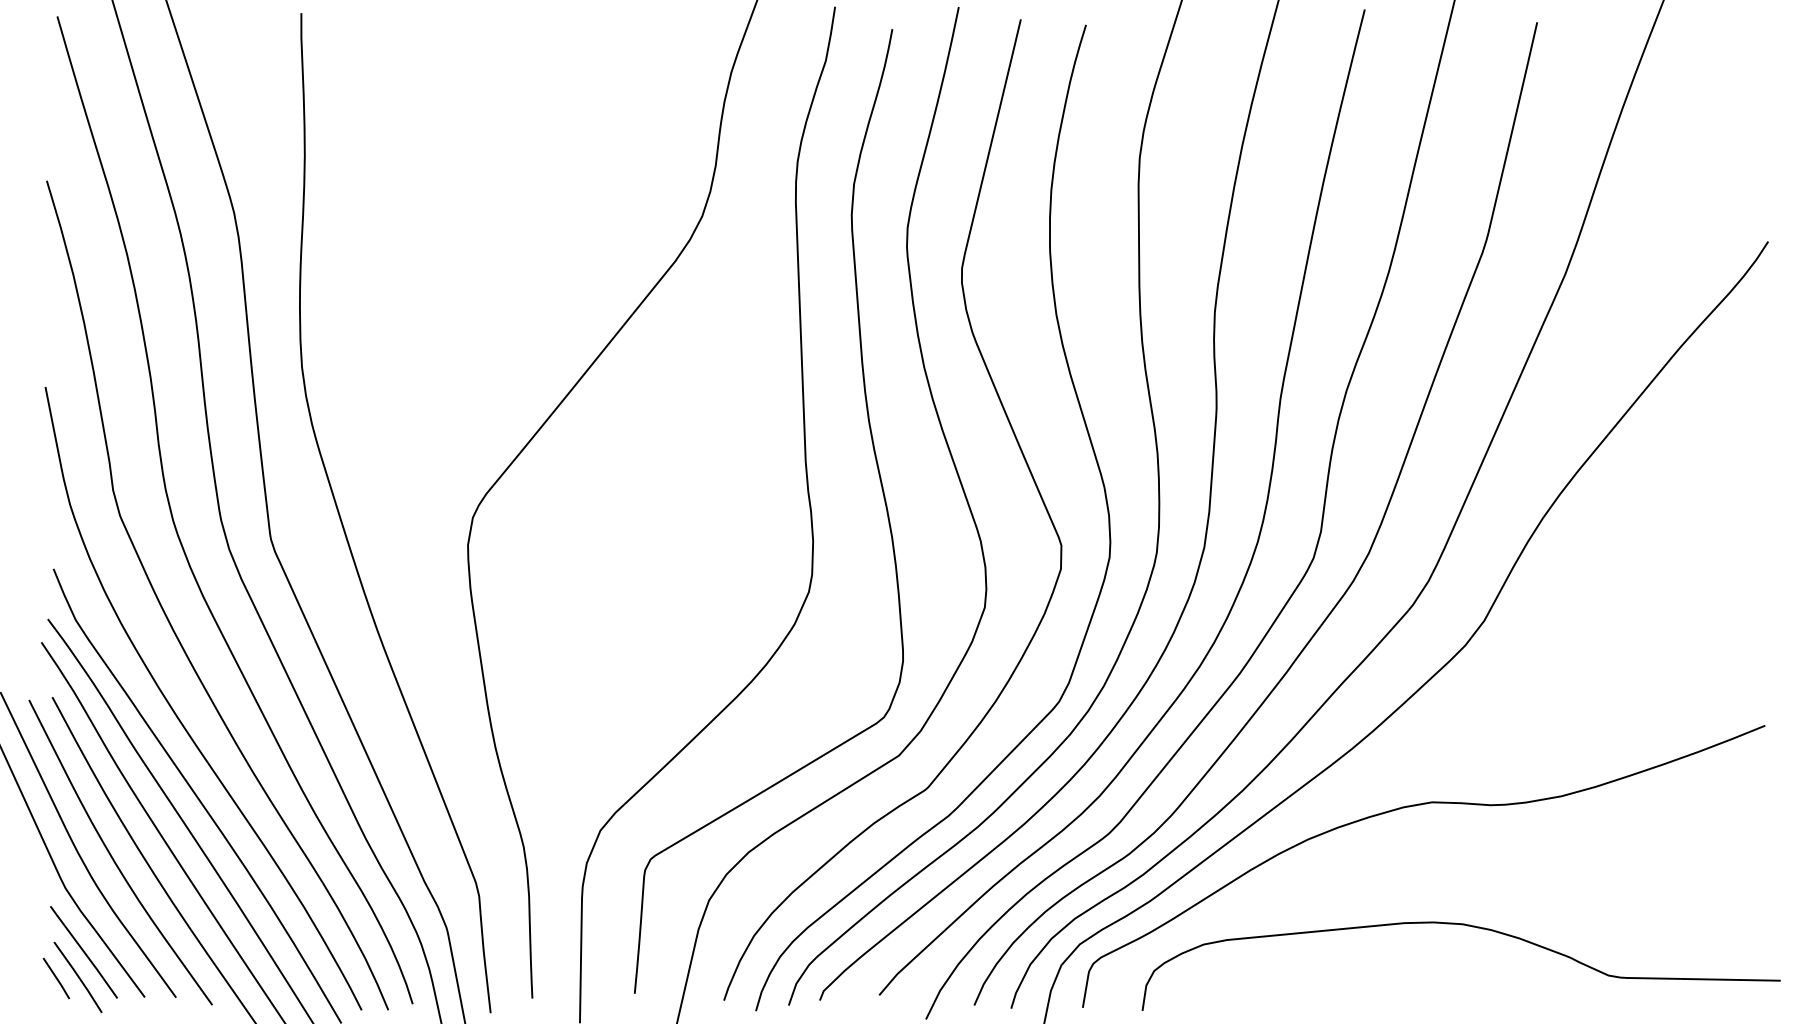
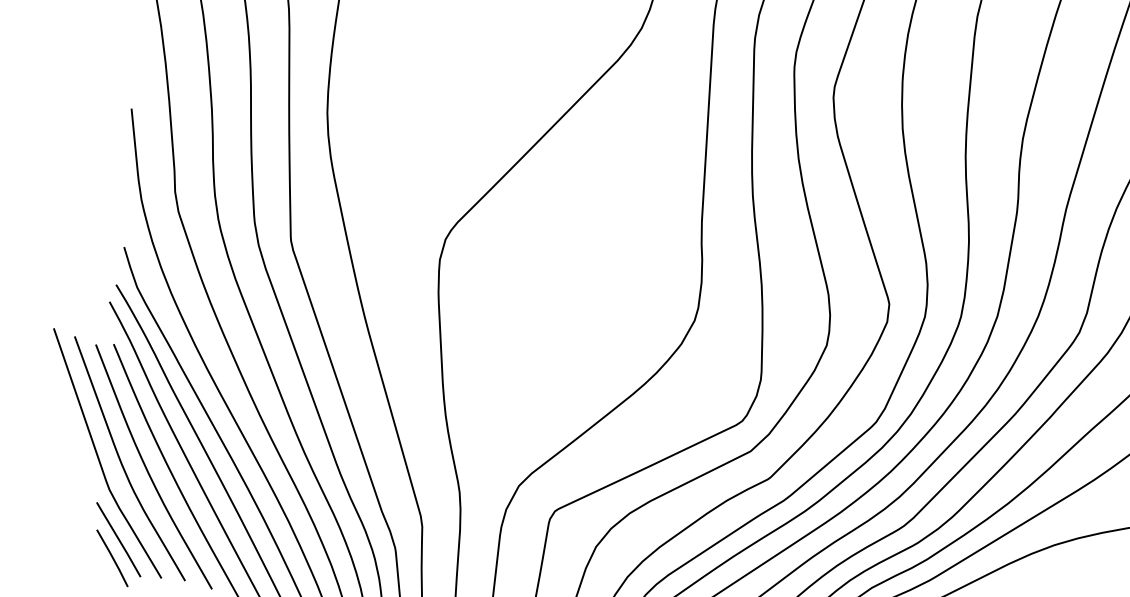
line: (56, 978) -> (95, 557), removed

